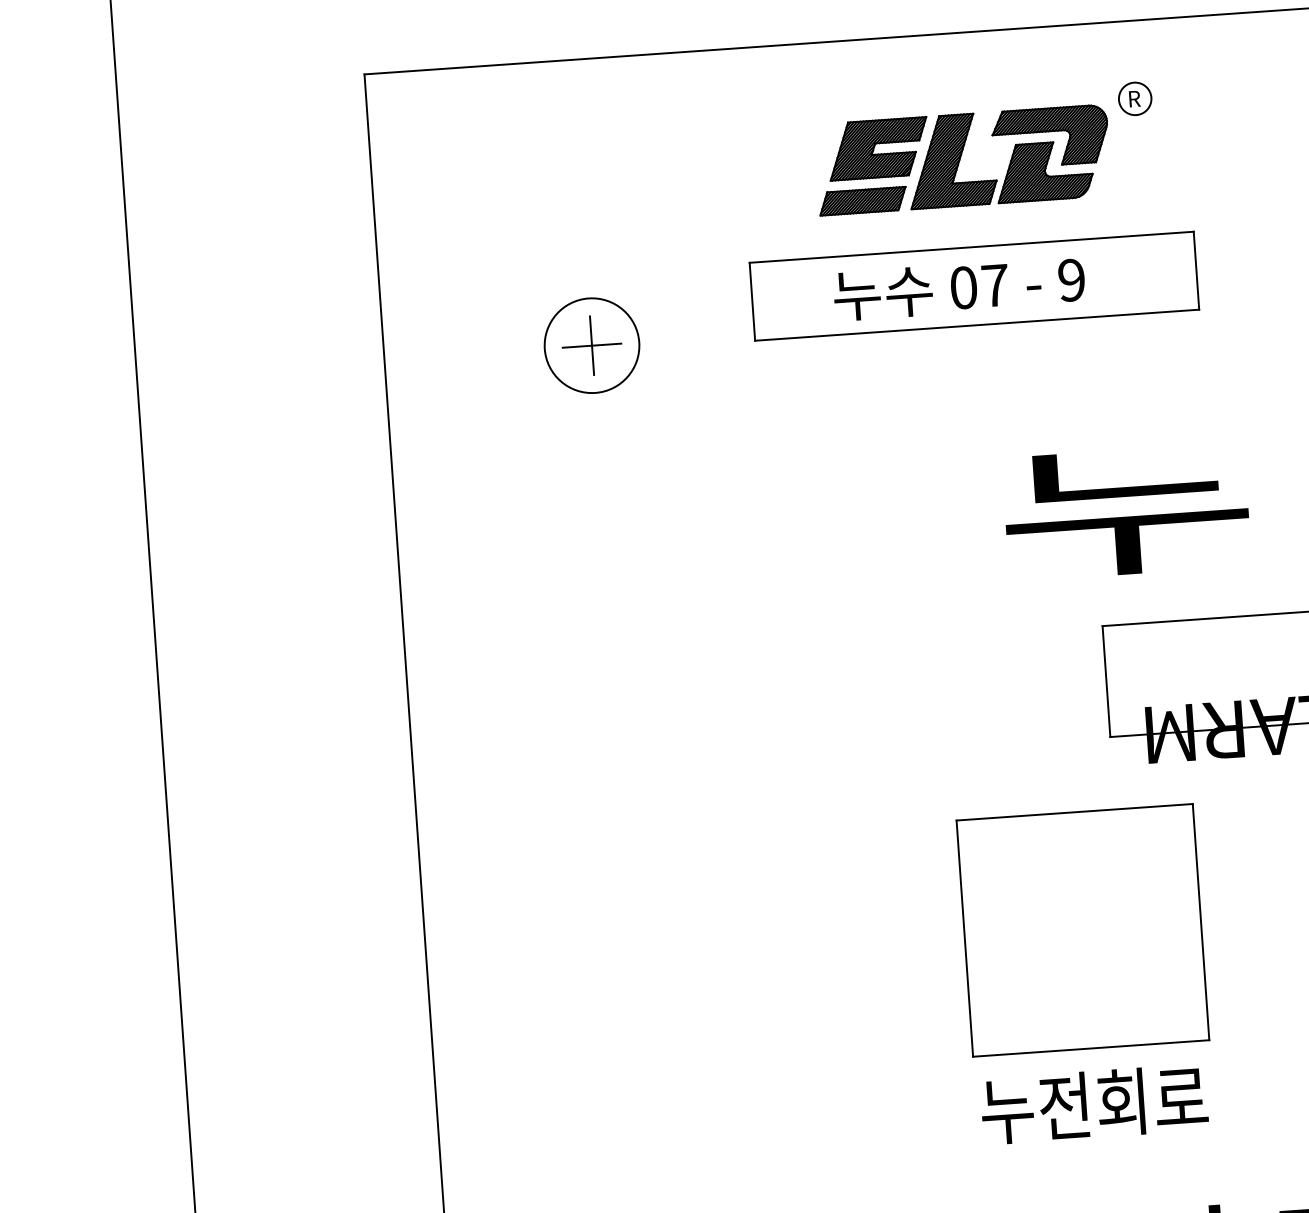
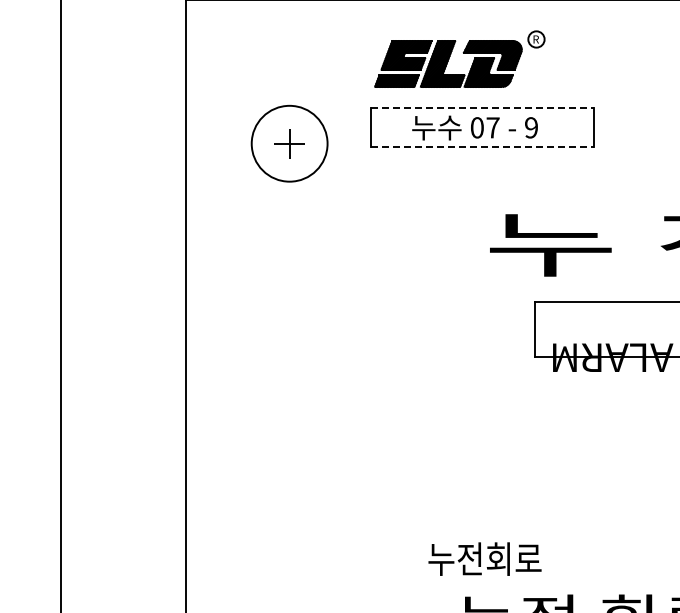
part: (991, 136) -> (463, 53), moved
line: (973, 246) -> (483, 107), solid -> dashed
line: (978, 324) -> (483, 146), solid -> dashed
circle: (591, 345) -> (289, 143), size x1.6
part: (1083, 929) -> (514, 452), removed
text: (1093, 1103) -> (484, 558), moved

